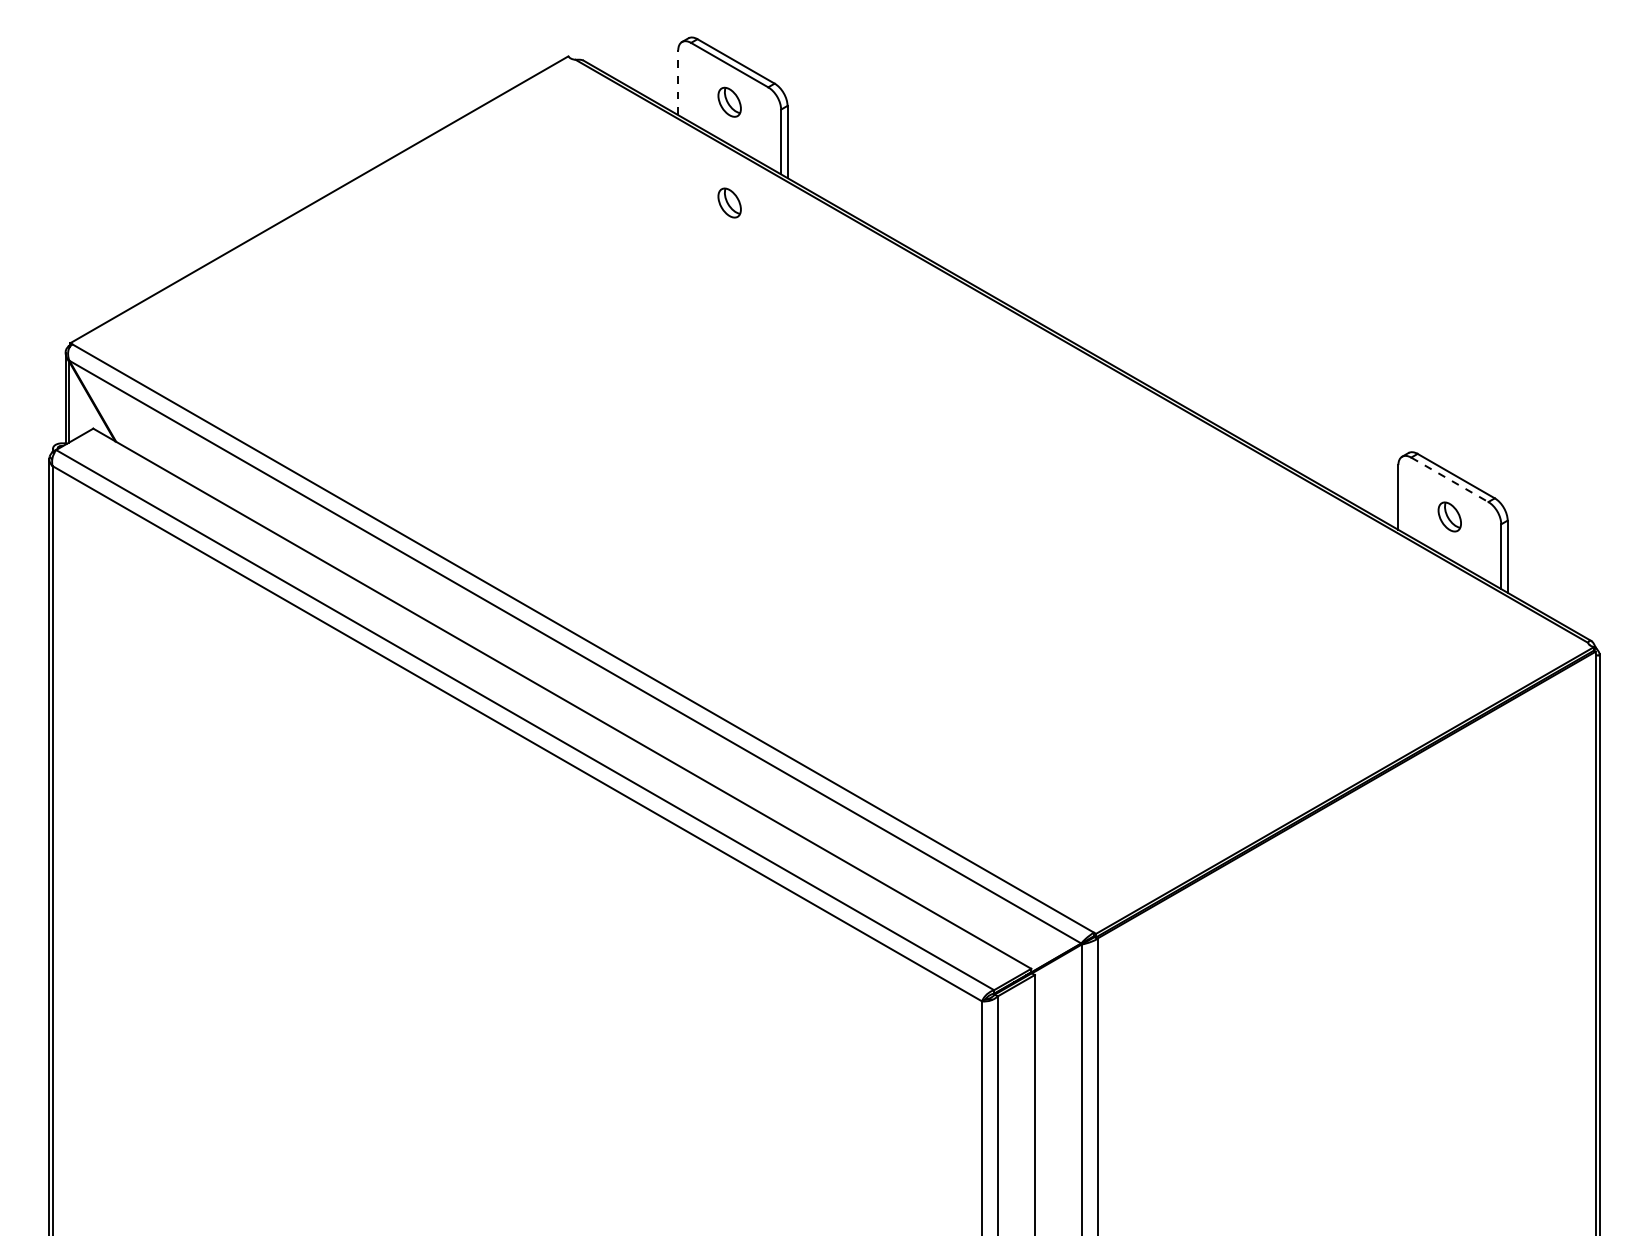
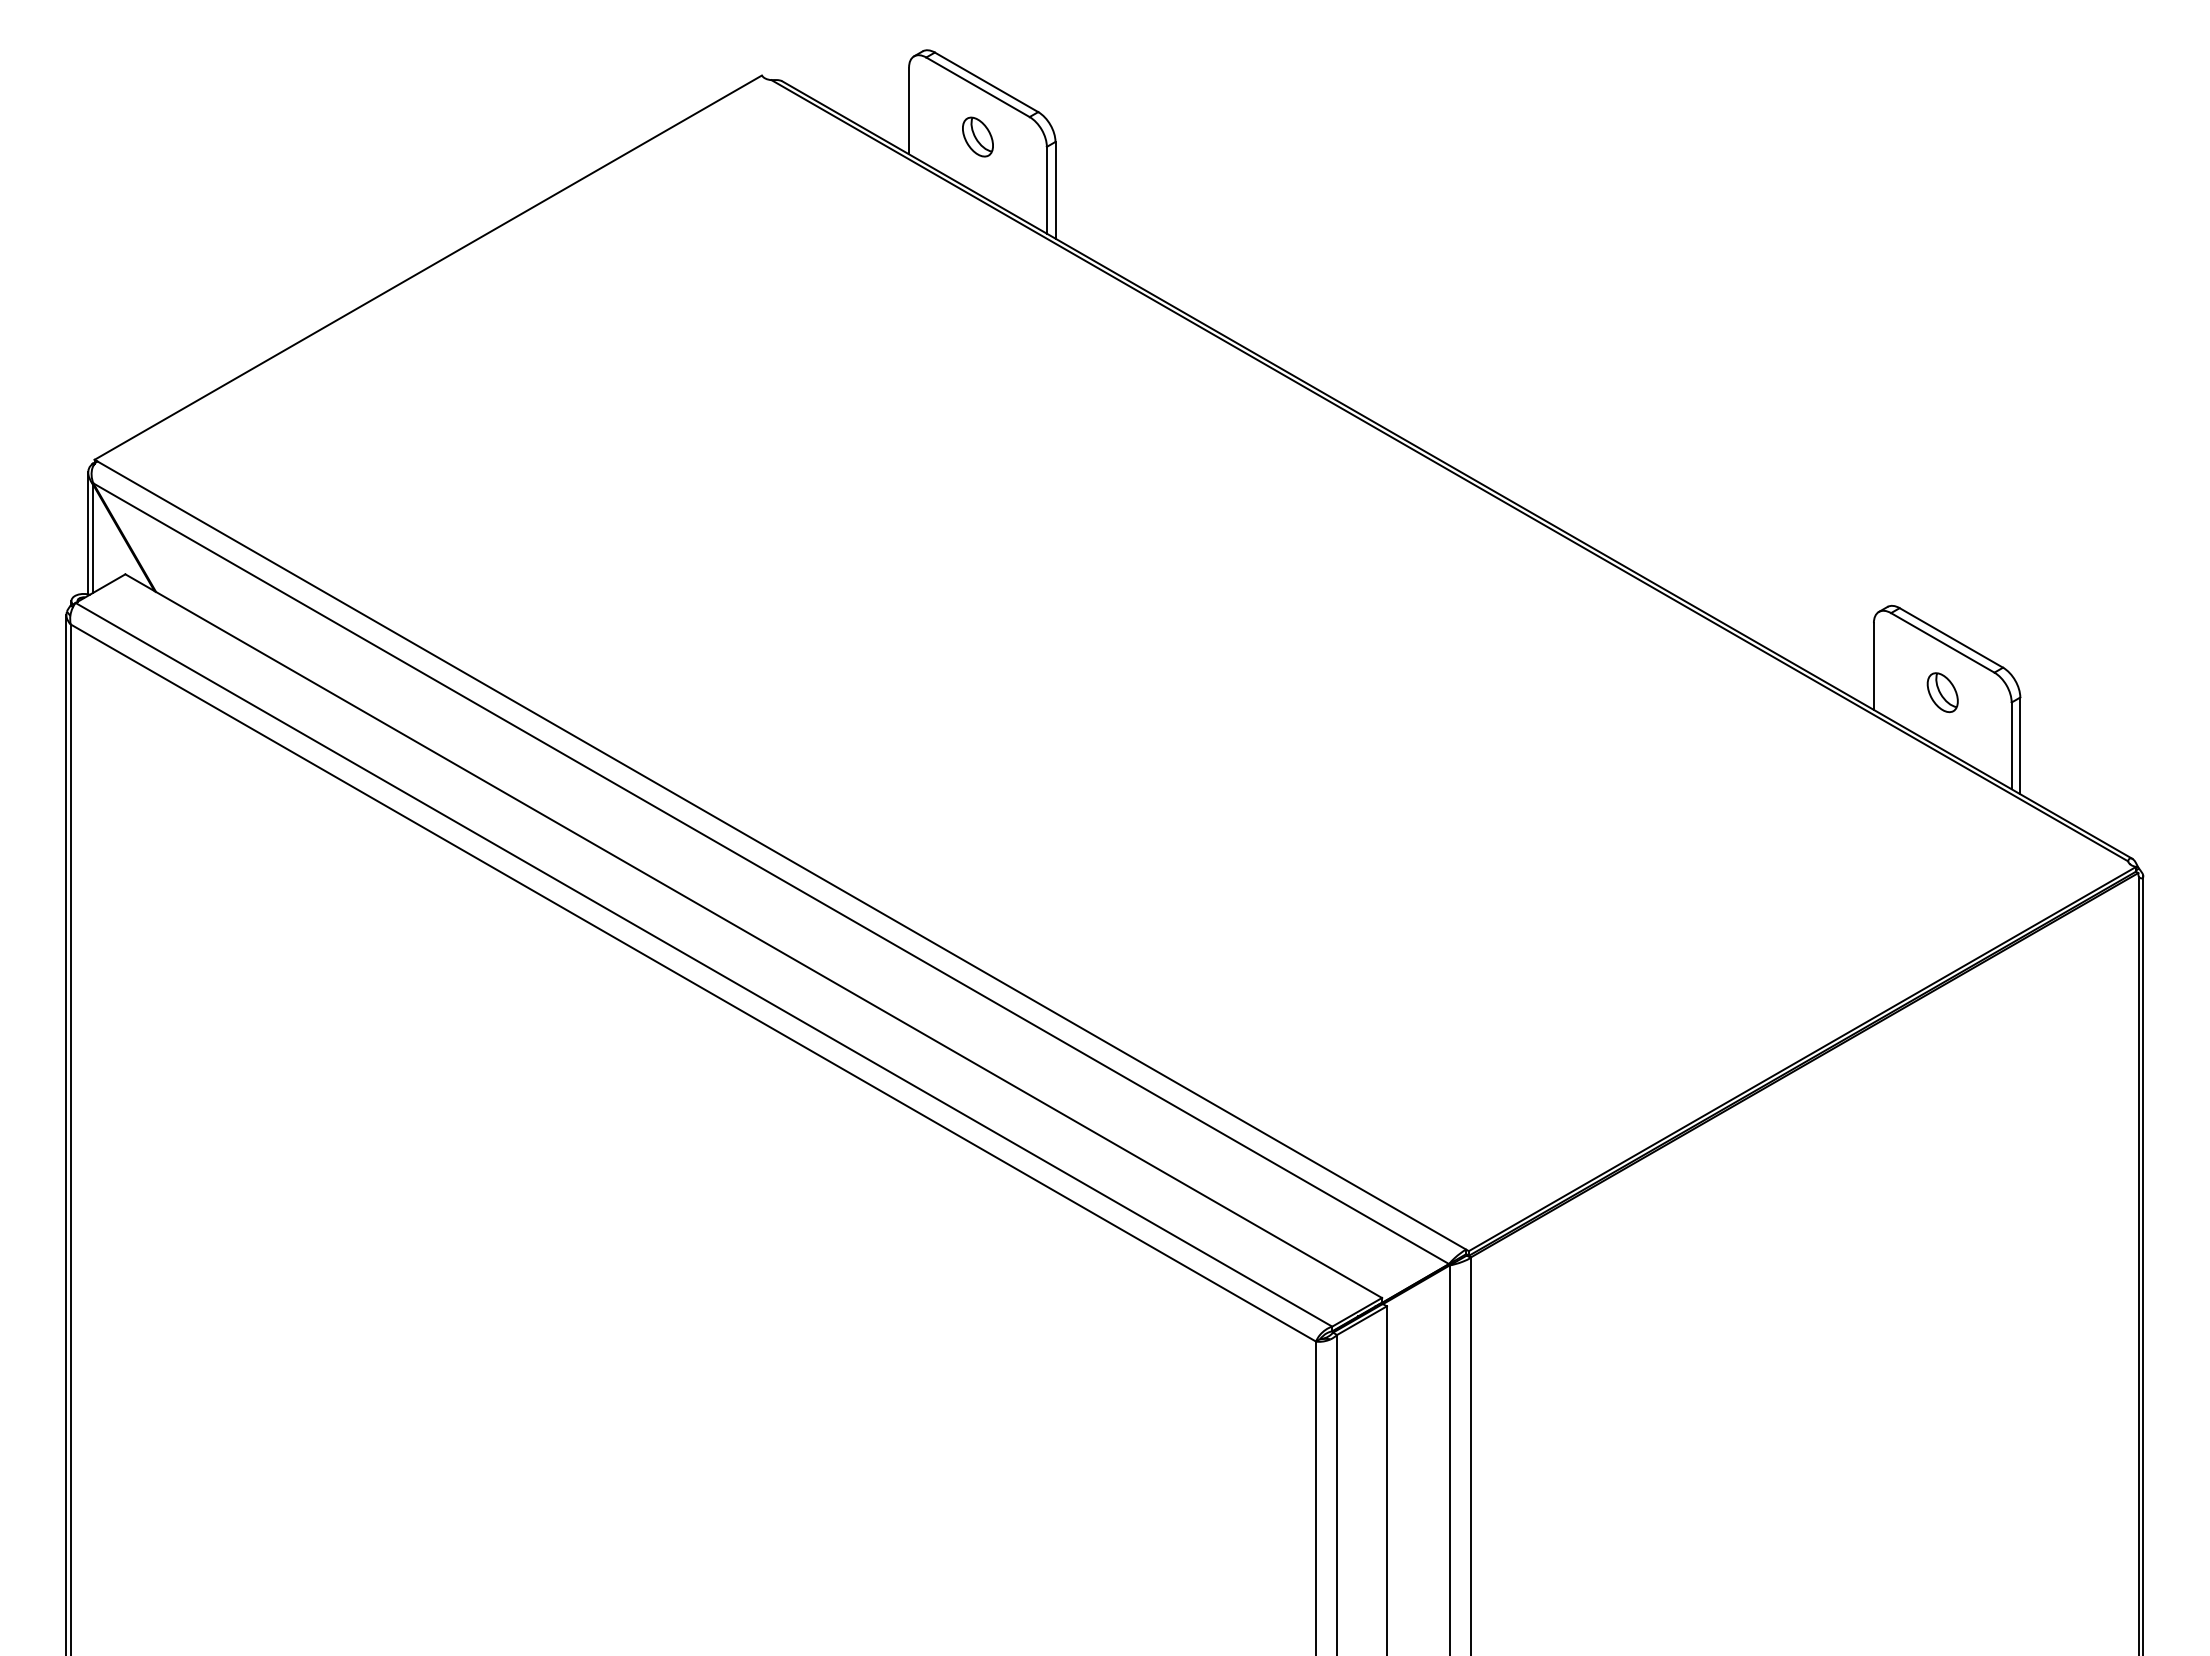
line: (678, 82) -> (909, 110), dashed -> solid
part: (729, 202) -> (977, 271), removed
line: (1449, 479) -> (1942, 642), dashed -> solid

